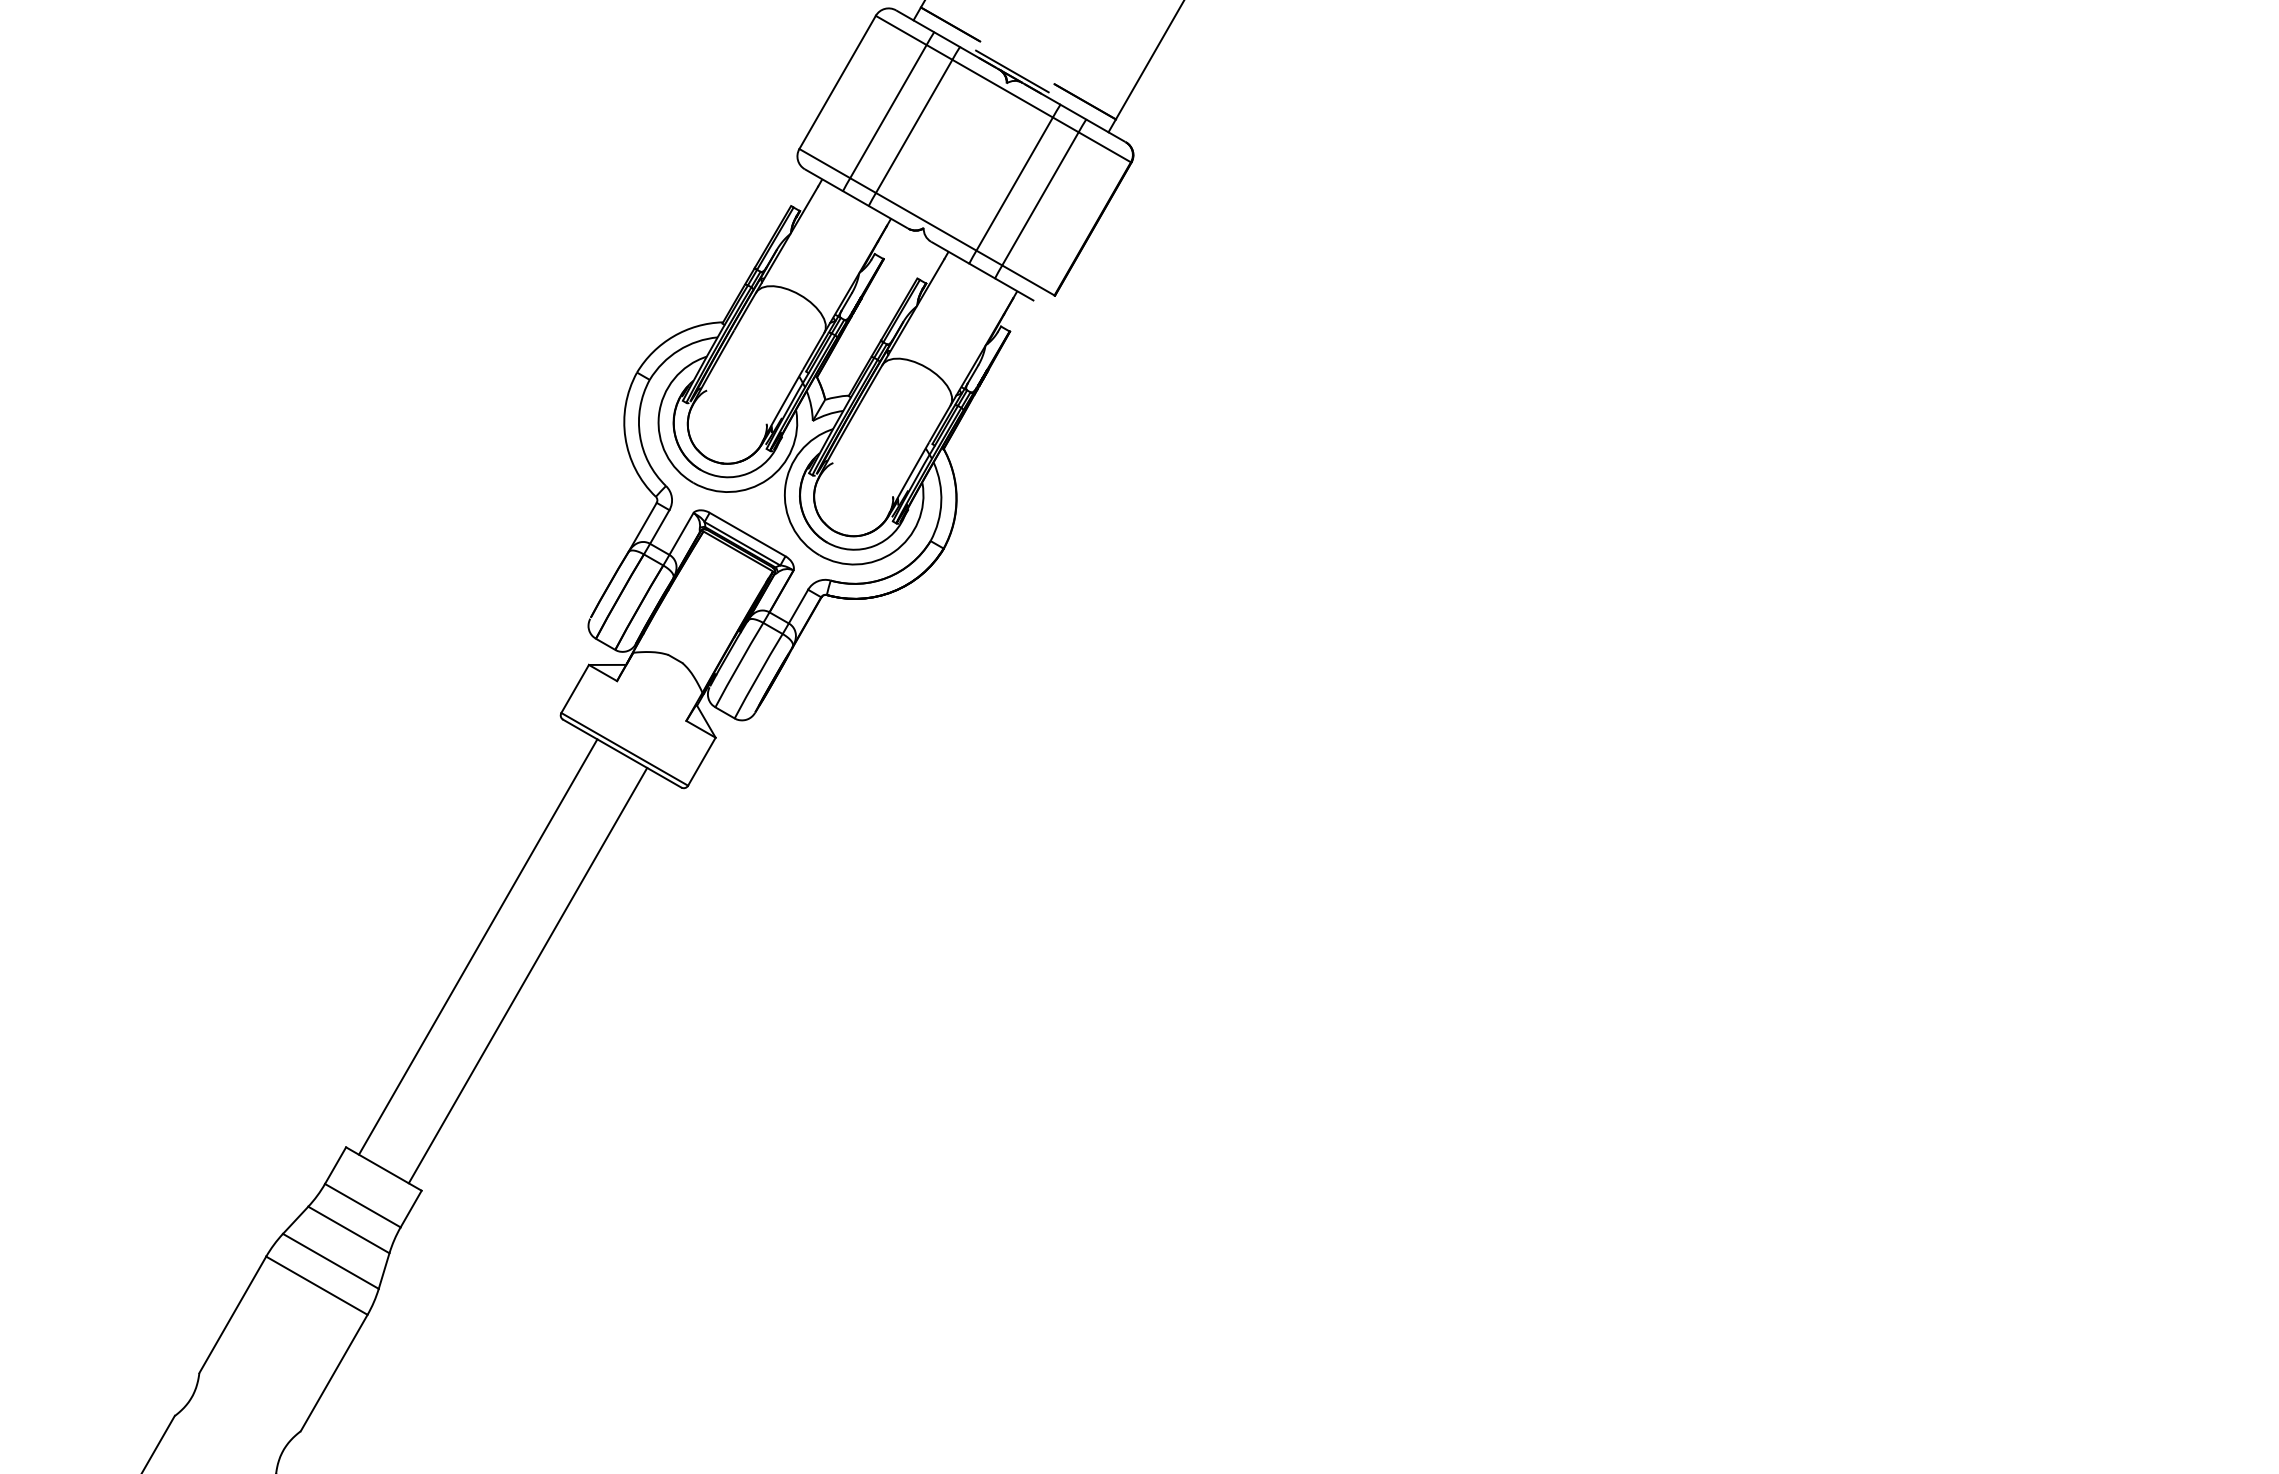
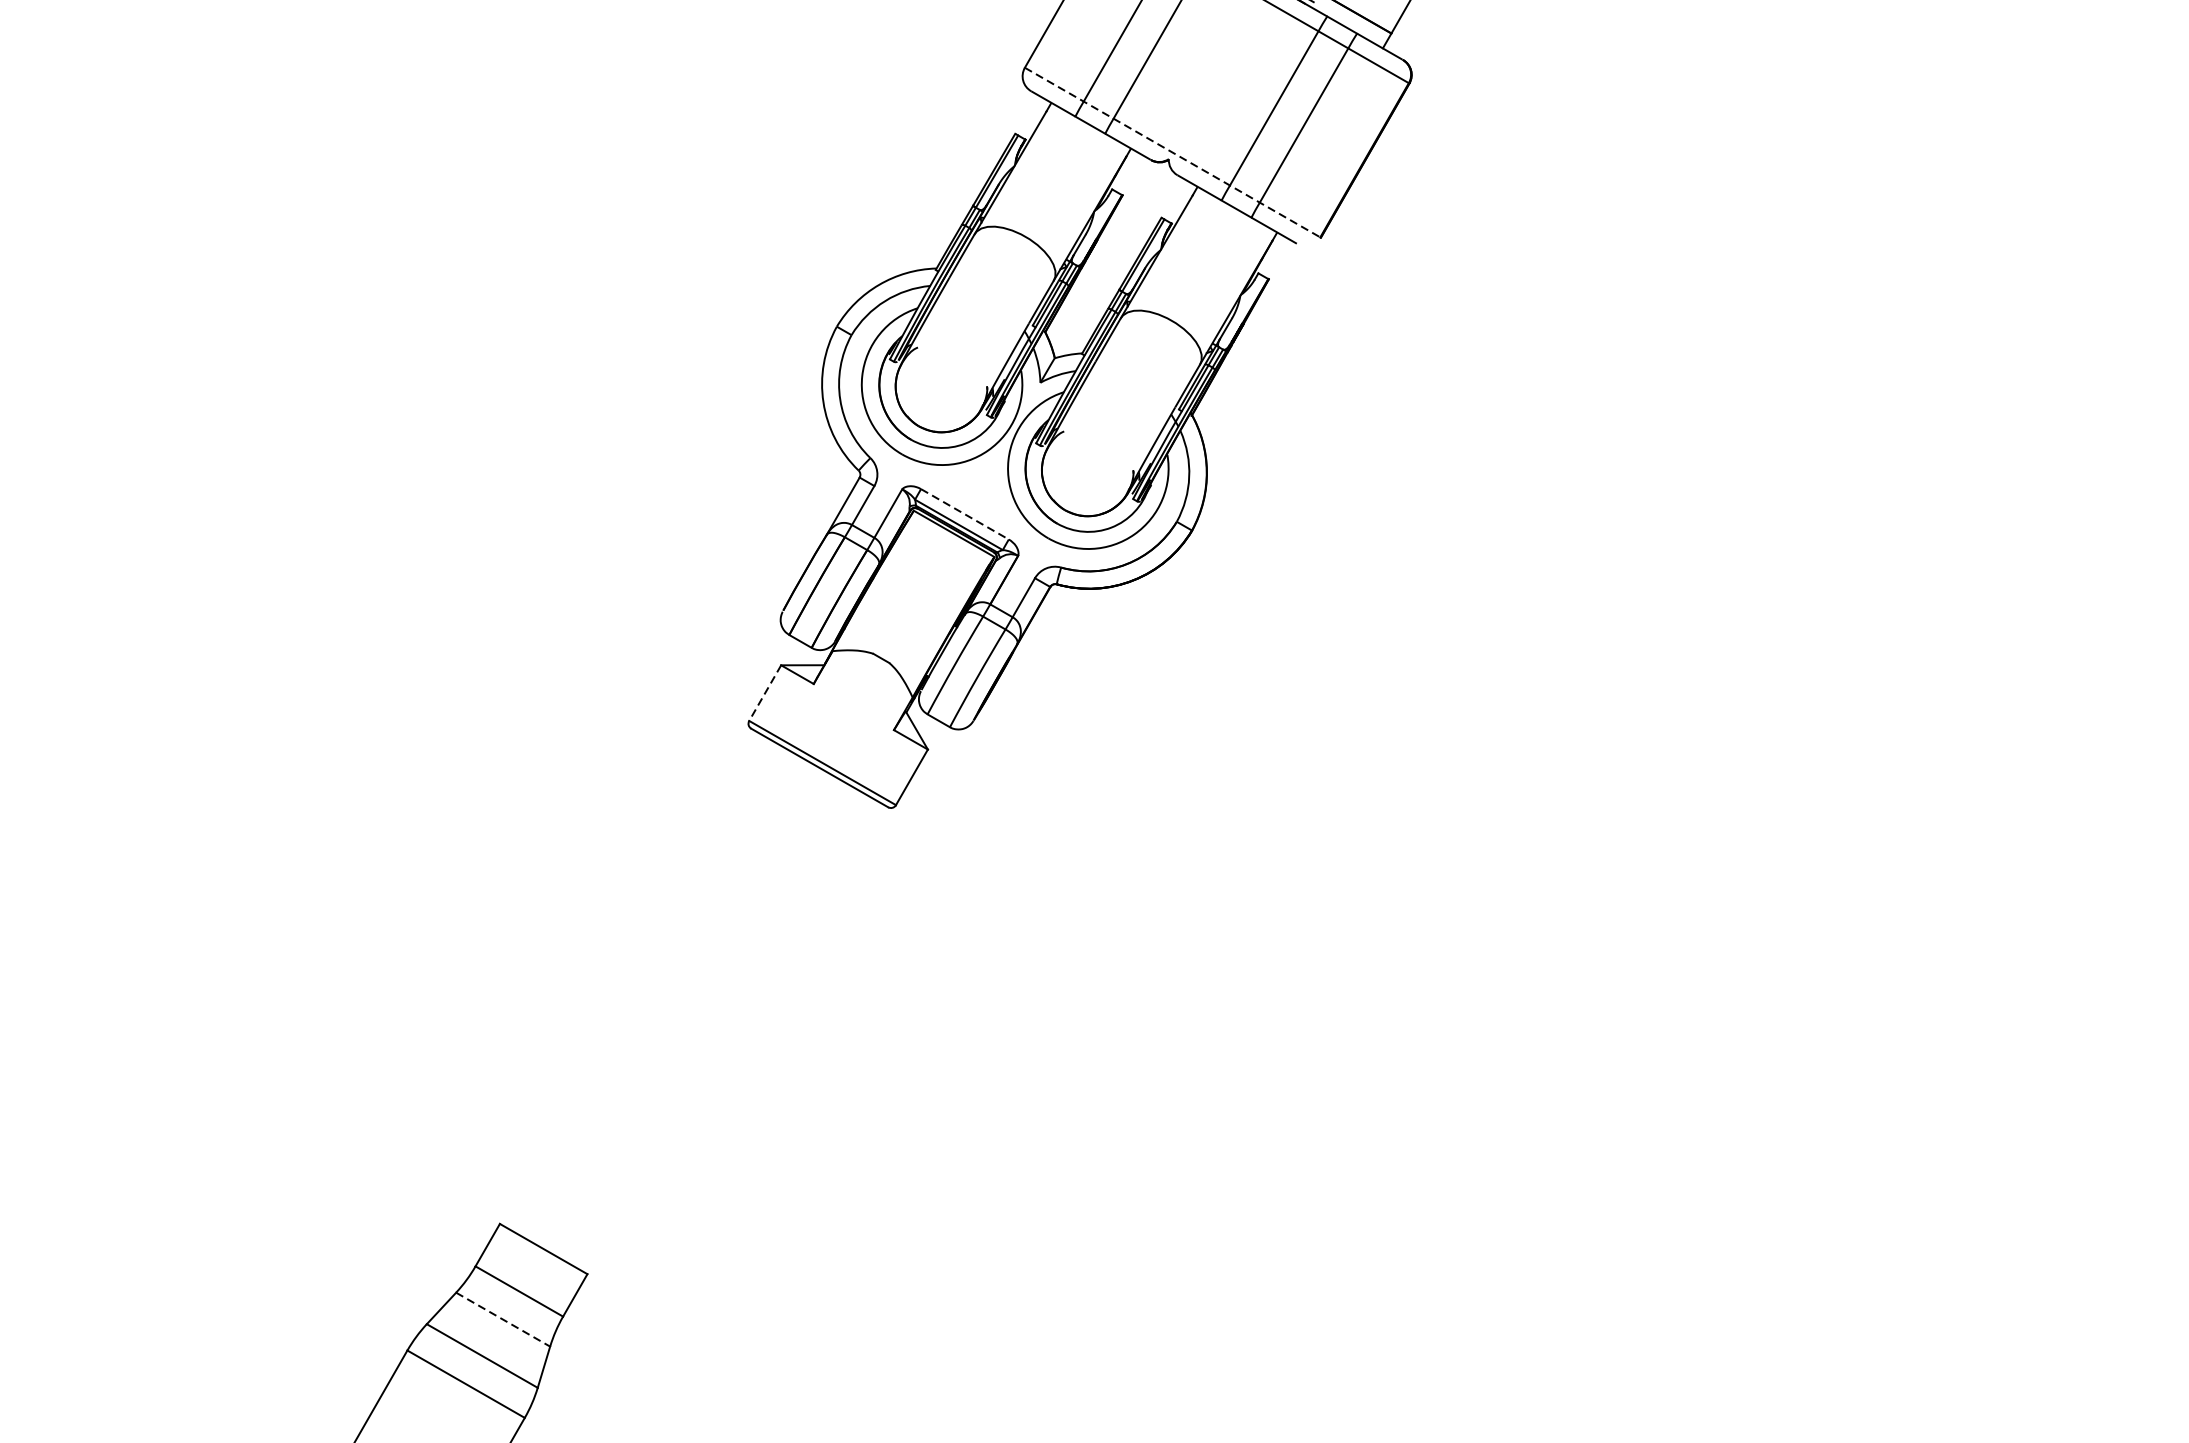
line: (927, 222) -> (1173, 152), solid -> dashed
line: (747, 534) -> (964, 514), solid -> dashed
line: (575, 688) -> (765, 692), solid -> dashed
line: (477, 946) -> (652, 991), removed
line: (527, 975) -> (709, 1024), removed
line: (348, 1229) -> (502, 1319), solid -> dashed

